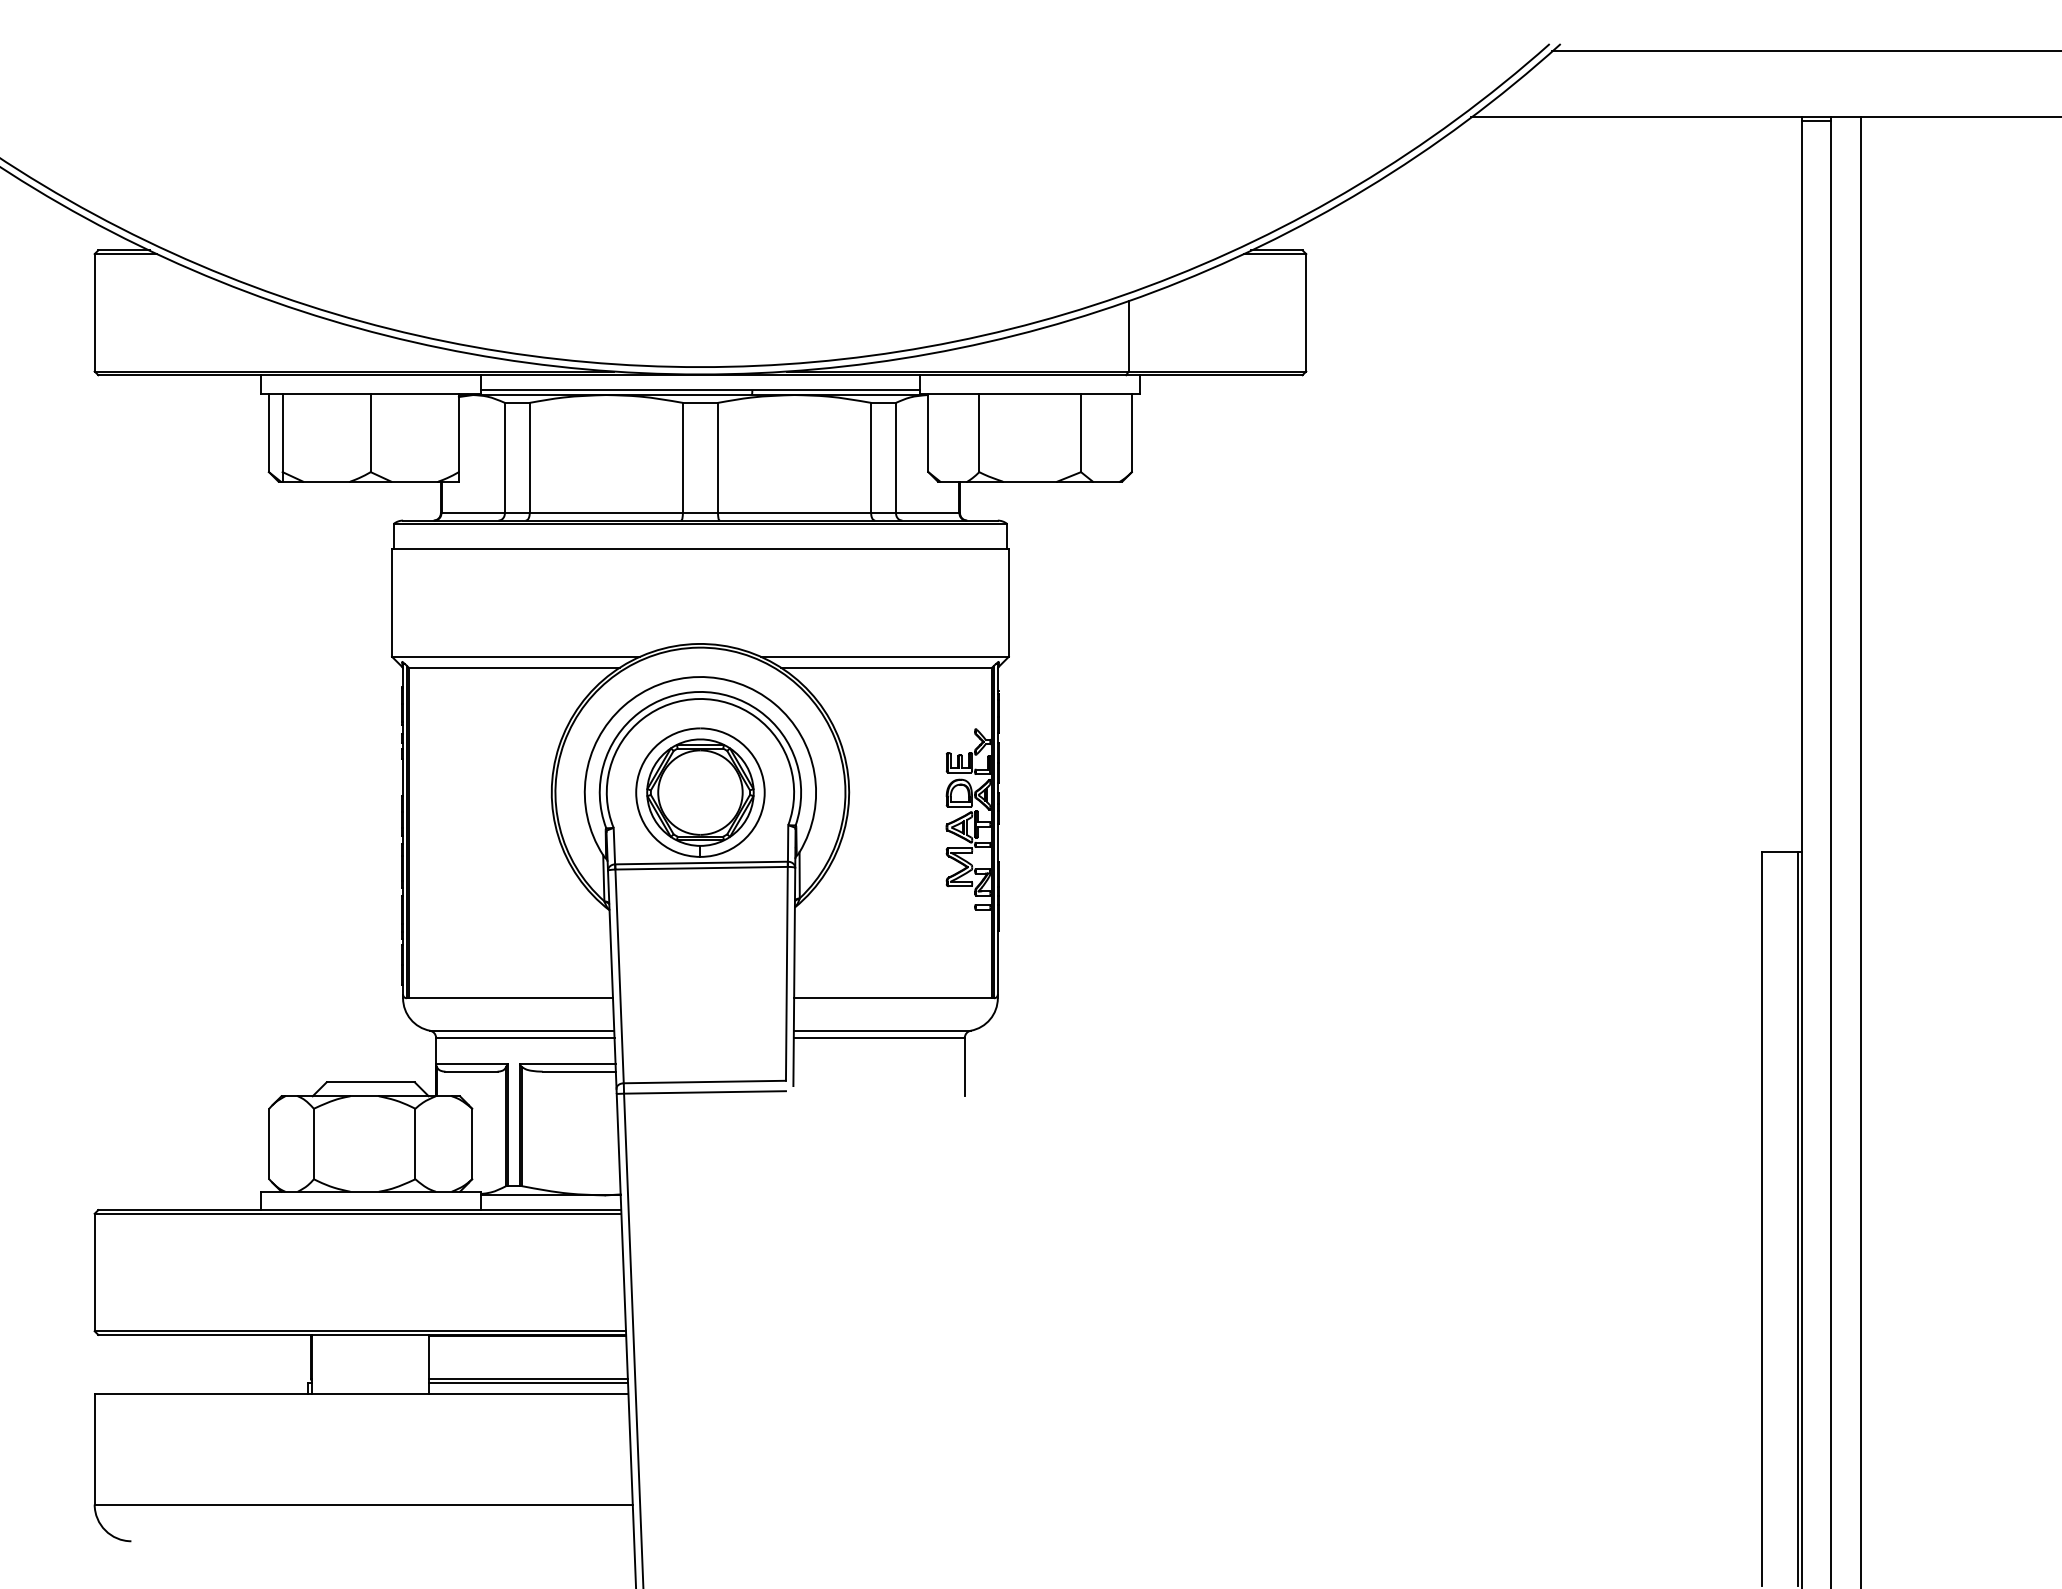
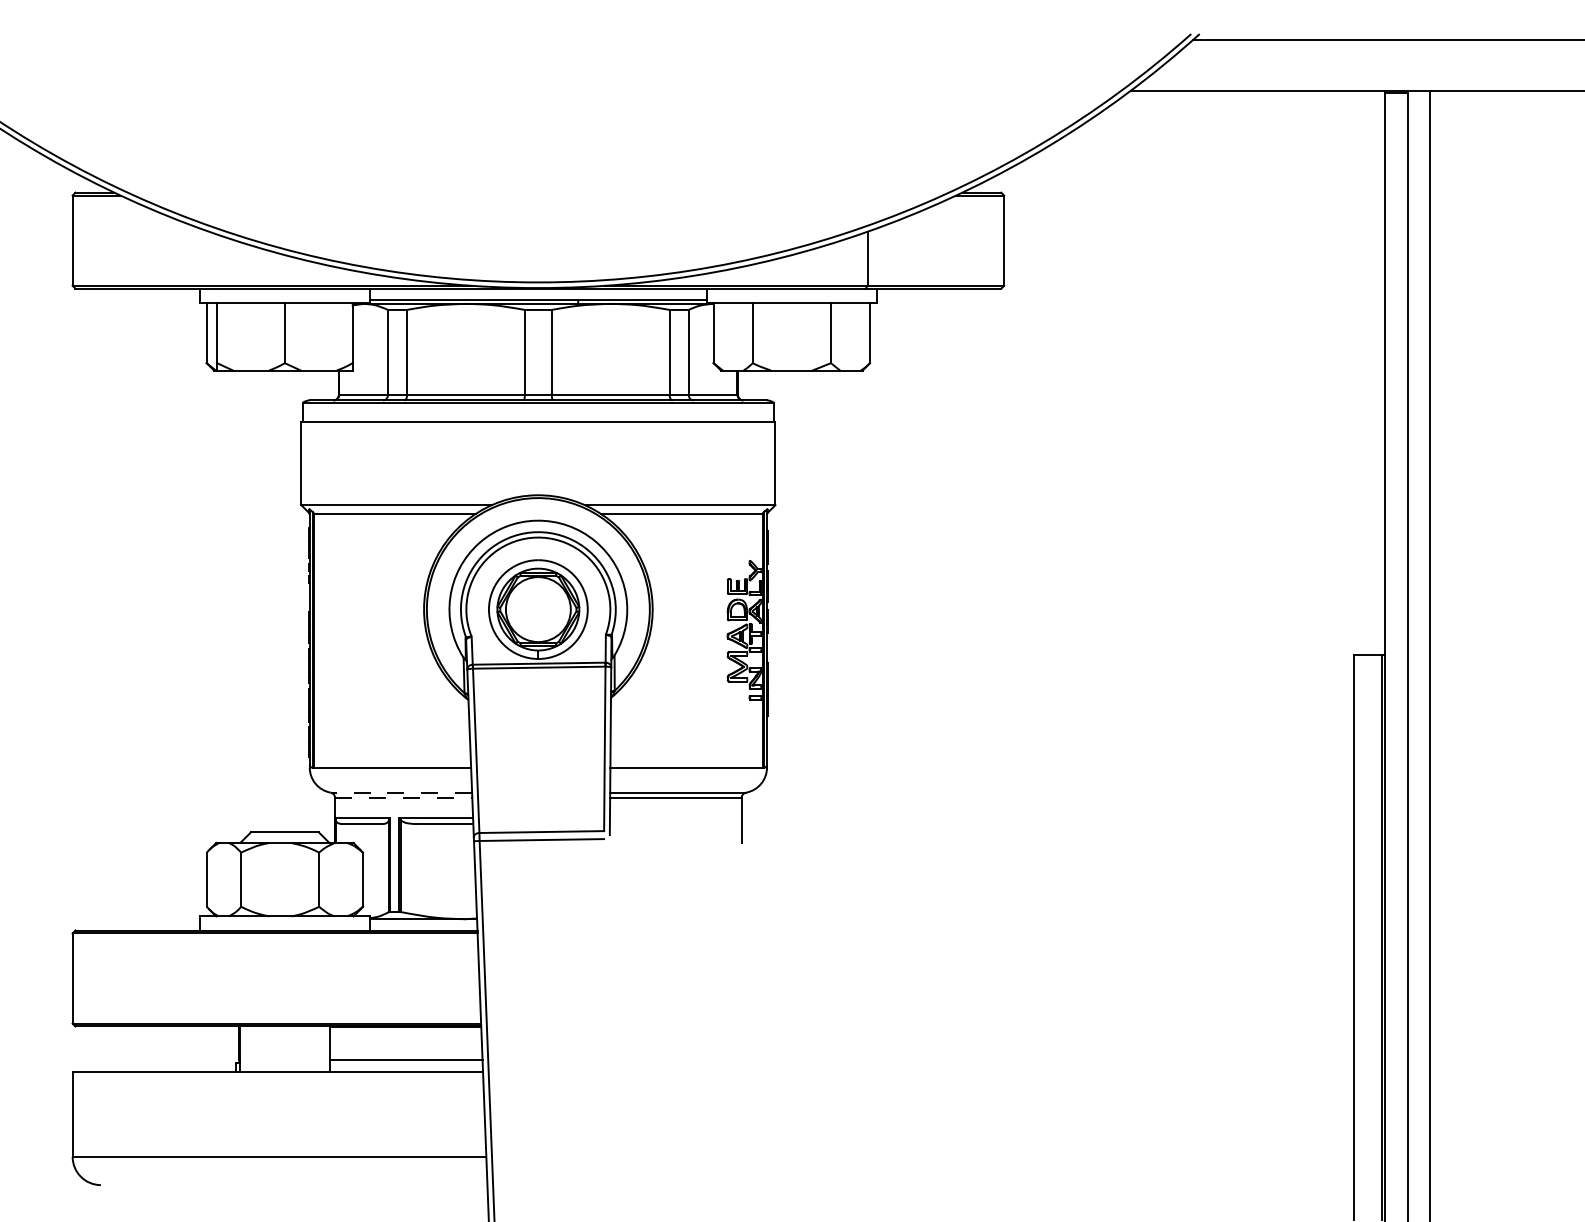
line: (521, 1030) -> (400, 792), solid -> dashed
line: (525, 1037) -> (403, 797), solid -> dashed
line: (528, 1382) -> (406, 1063), removed

